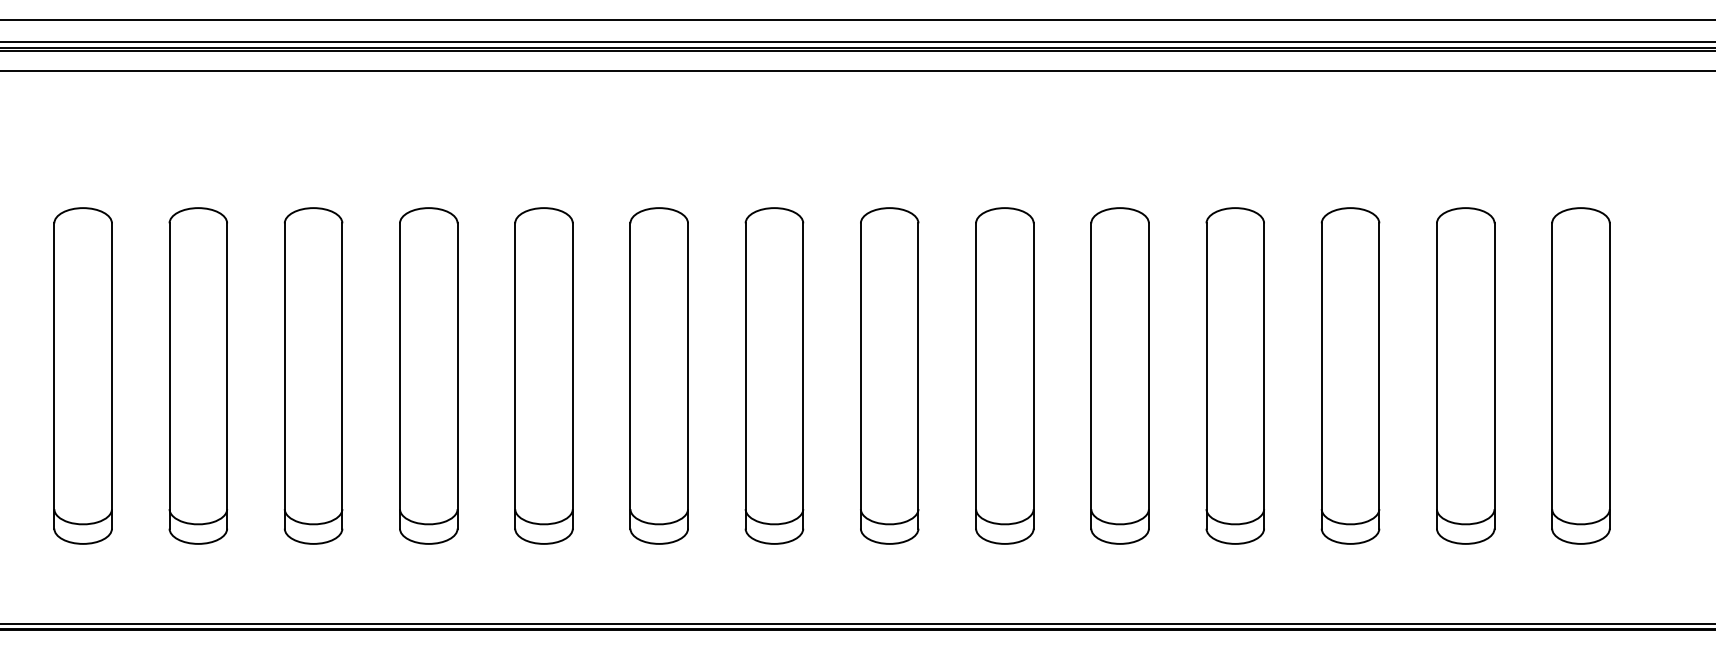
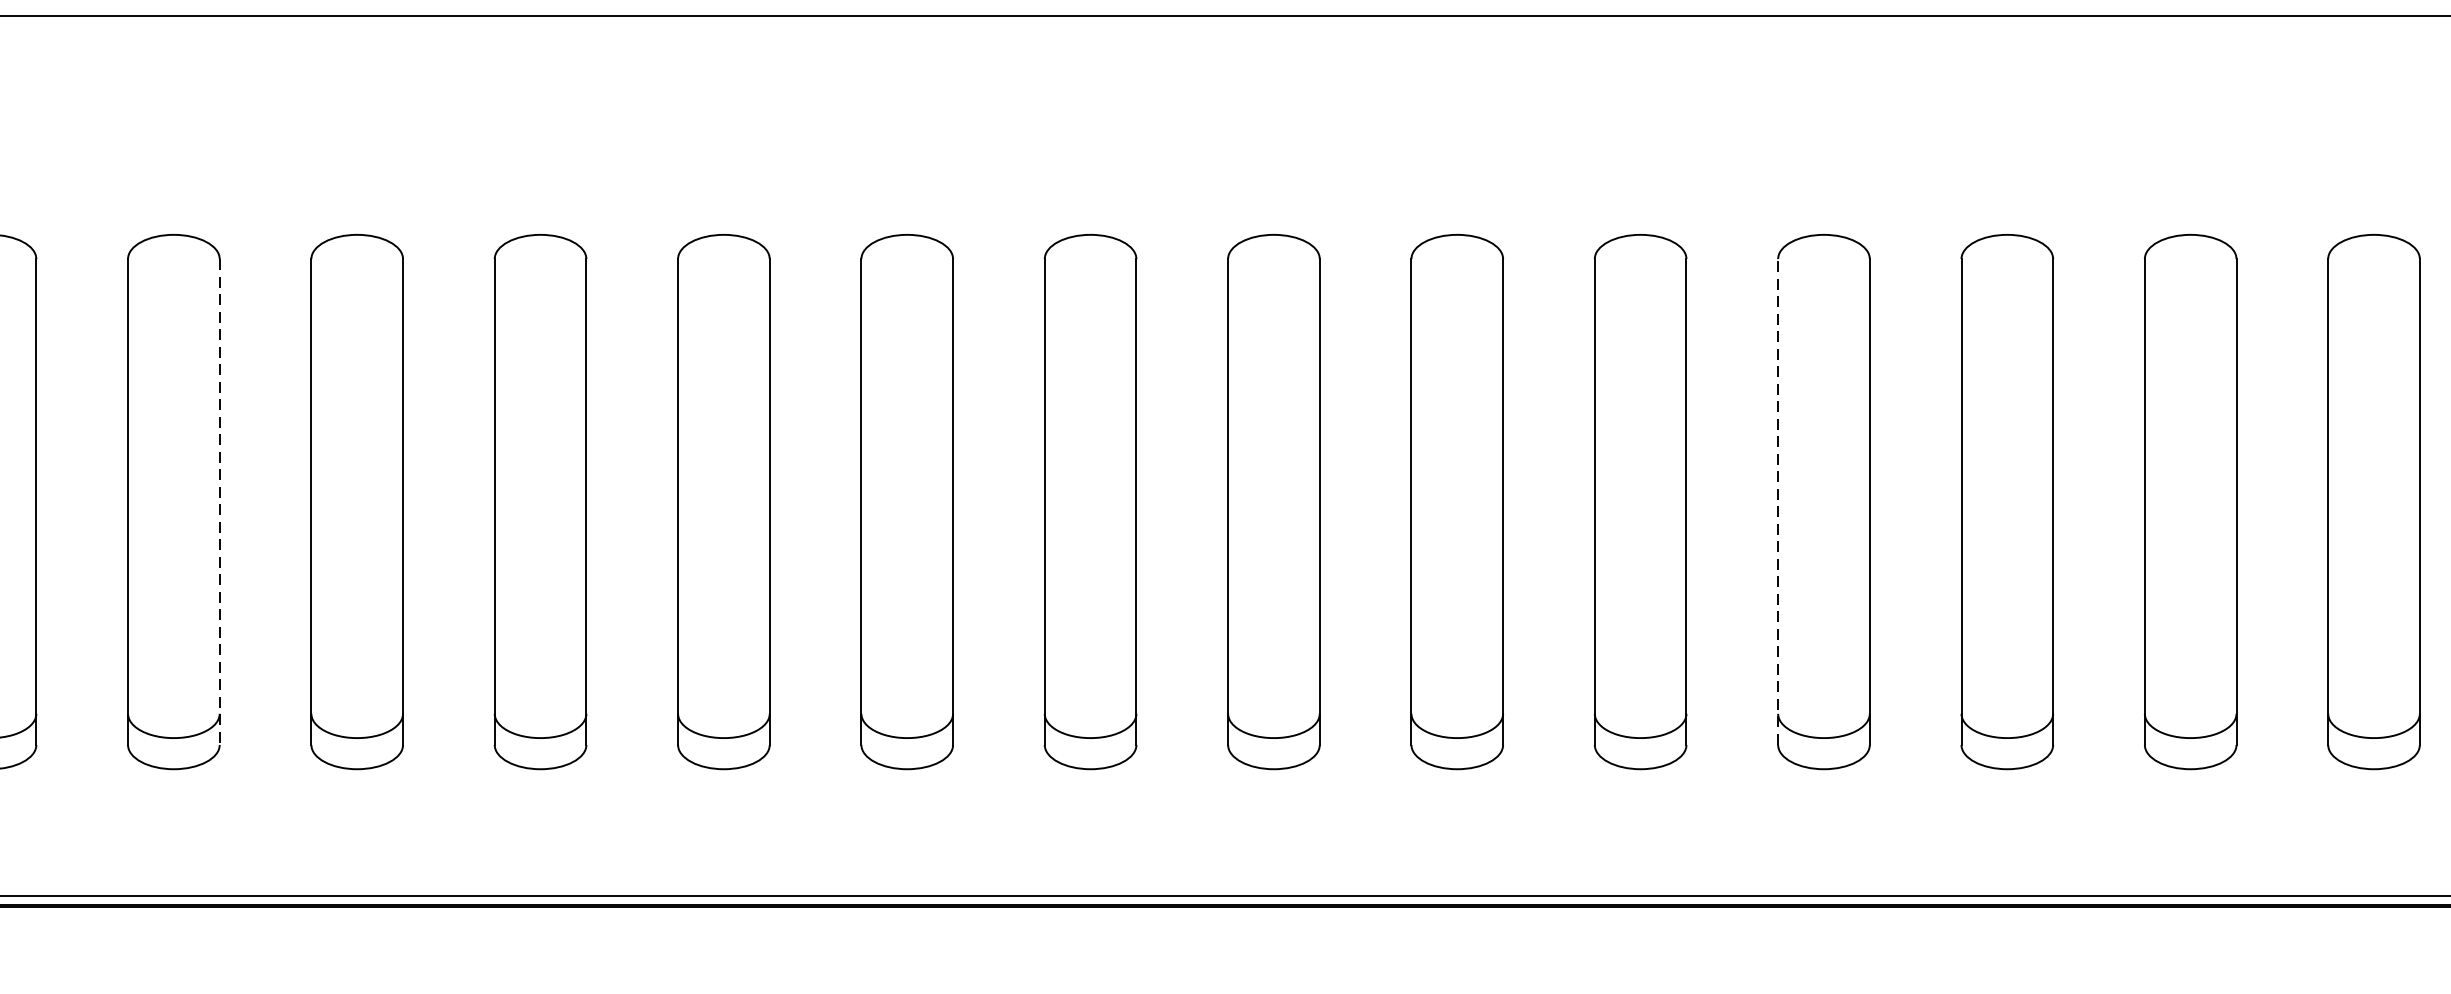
line: (227, 376) -> (220, 502), solid -> dashed
line: (1206, 376) -> (1778, 502), solid -> dashed

